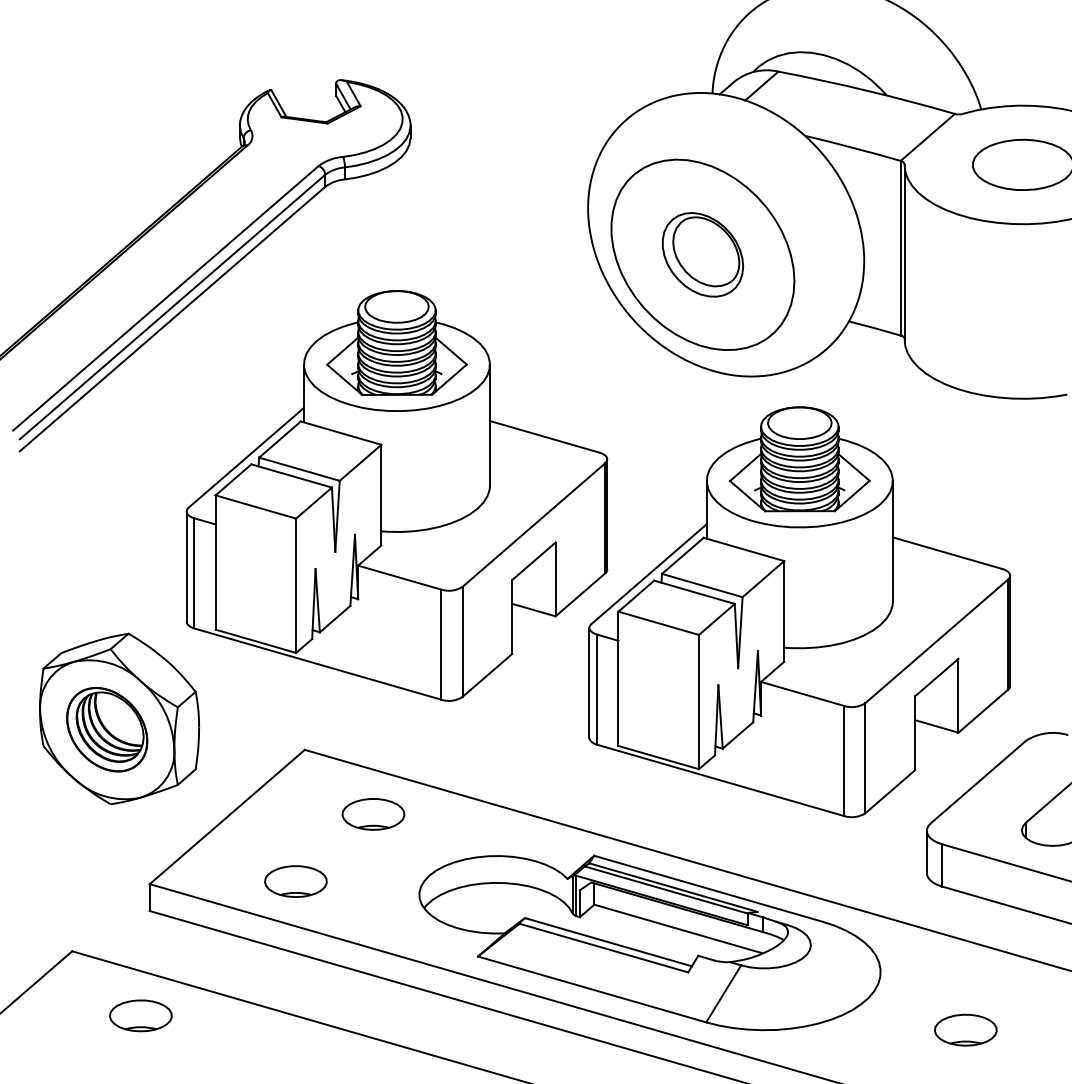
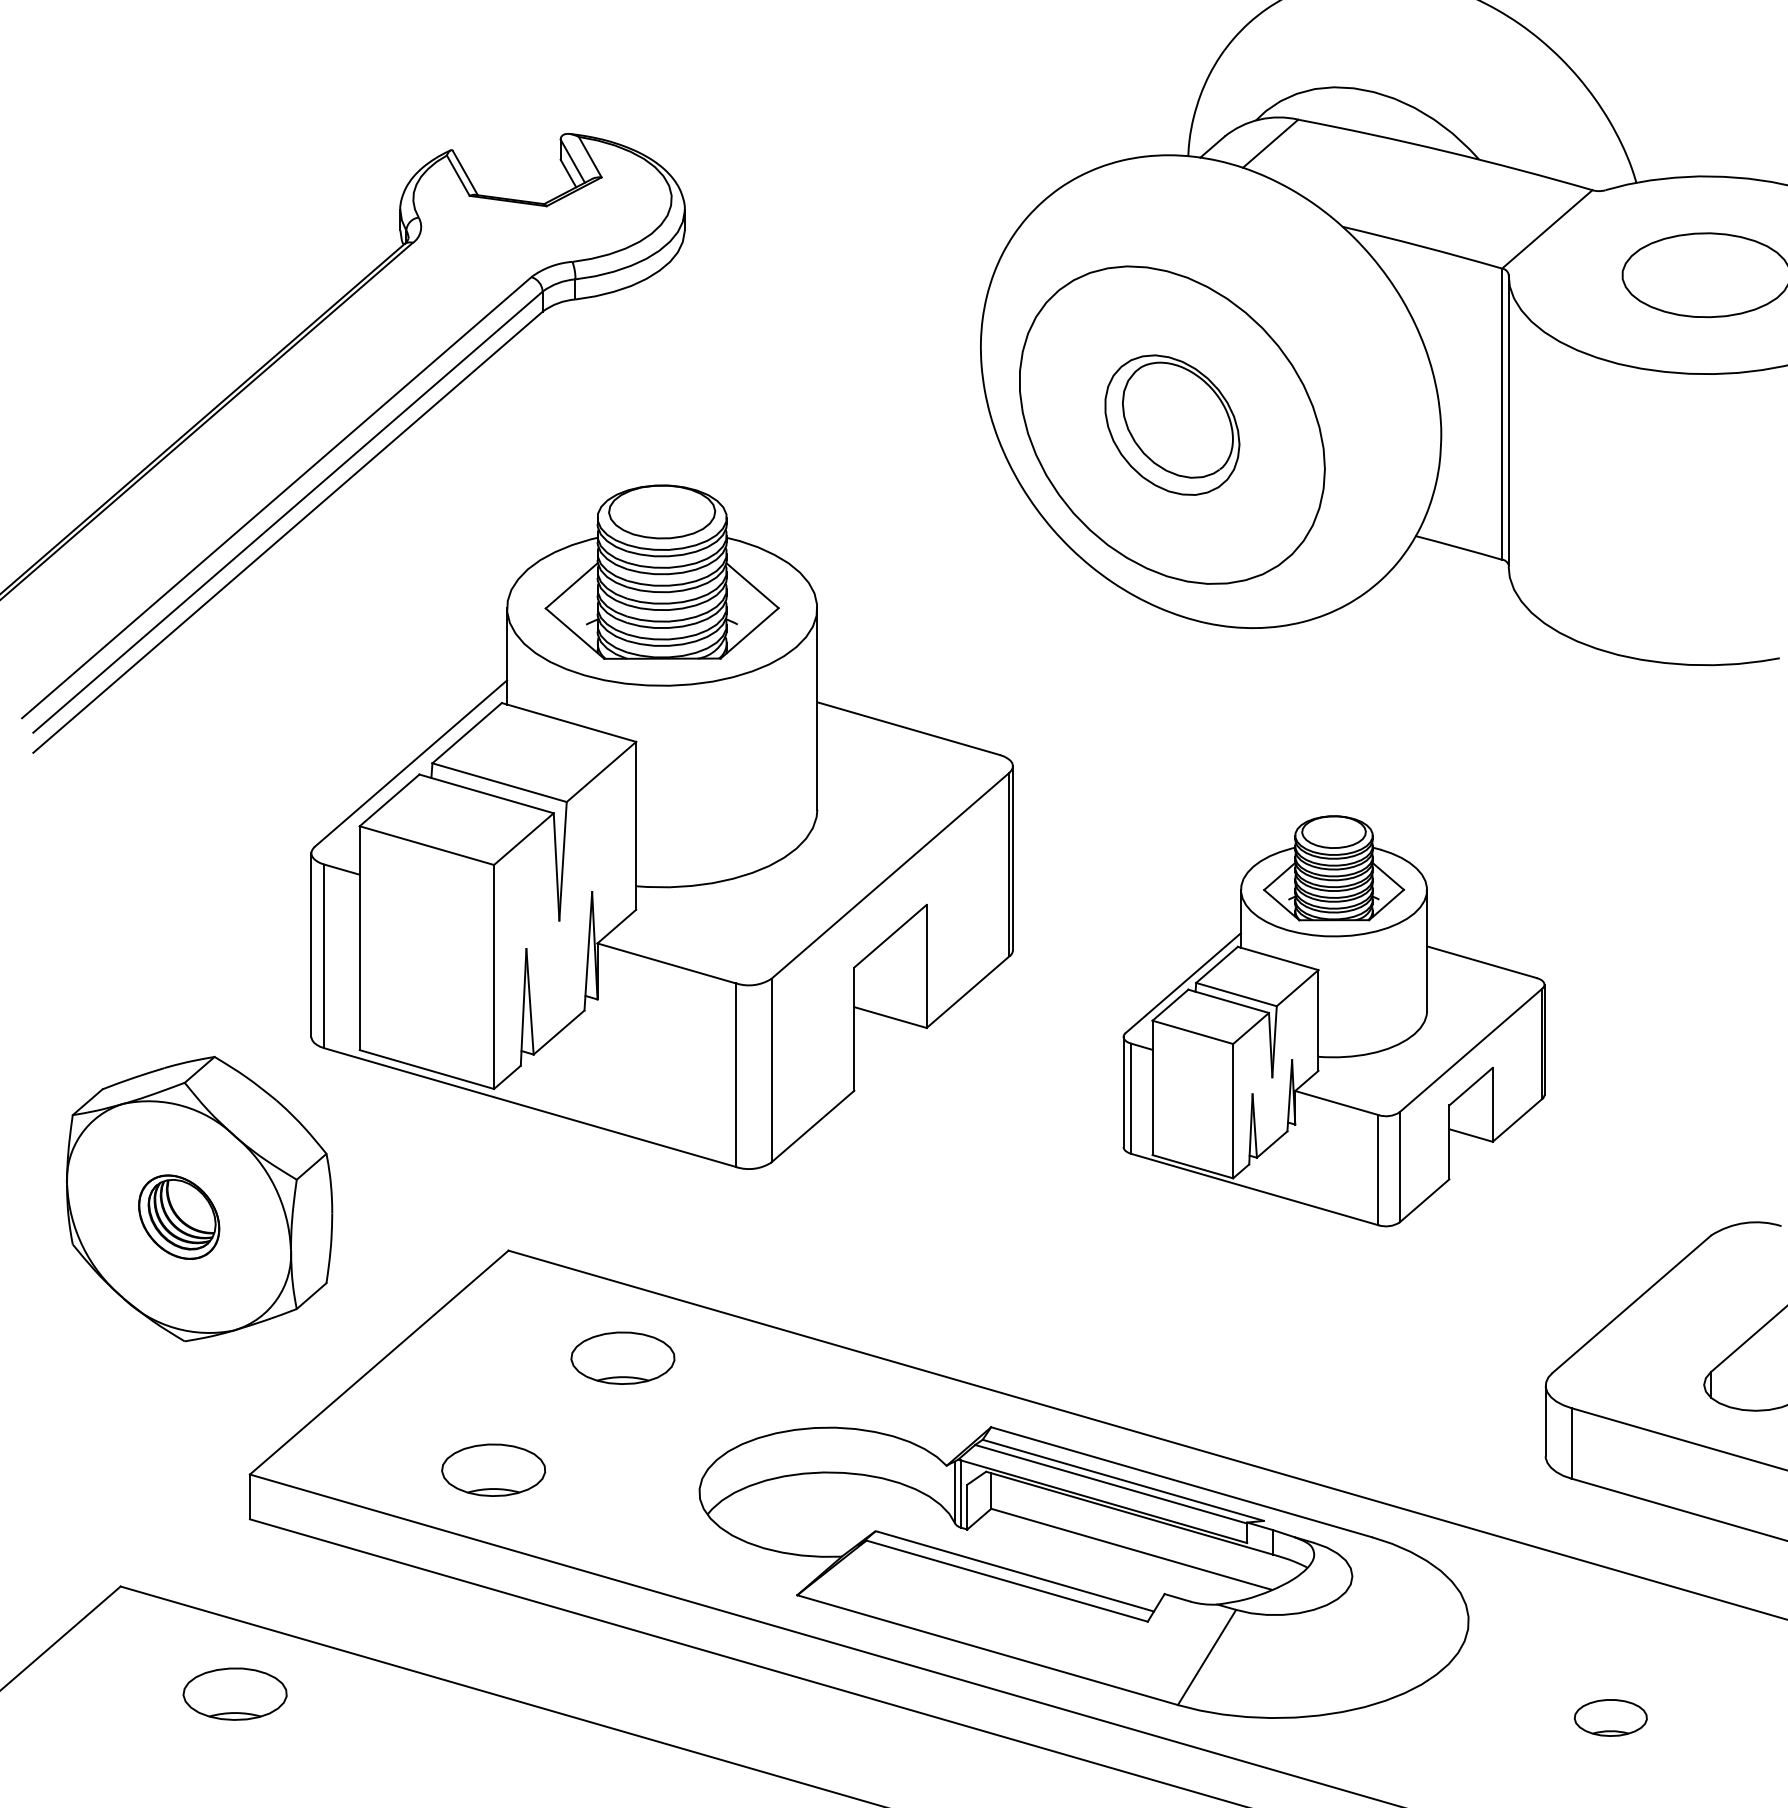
part: (799, 612) -> (1333, 1021), size x0.6
part: (107, 729) -> (179, 1216), size x0.6
part: (965, 1029) -> (1610, 1716), size x0.7

